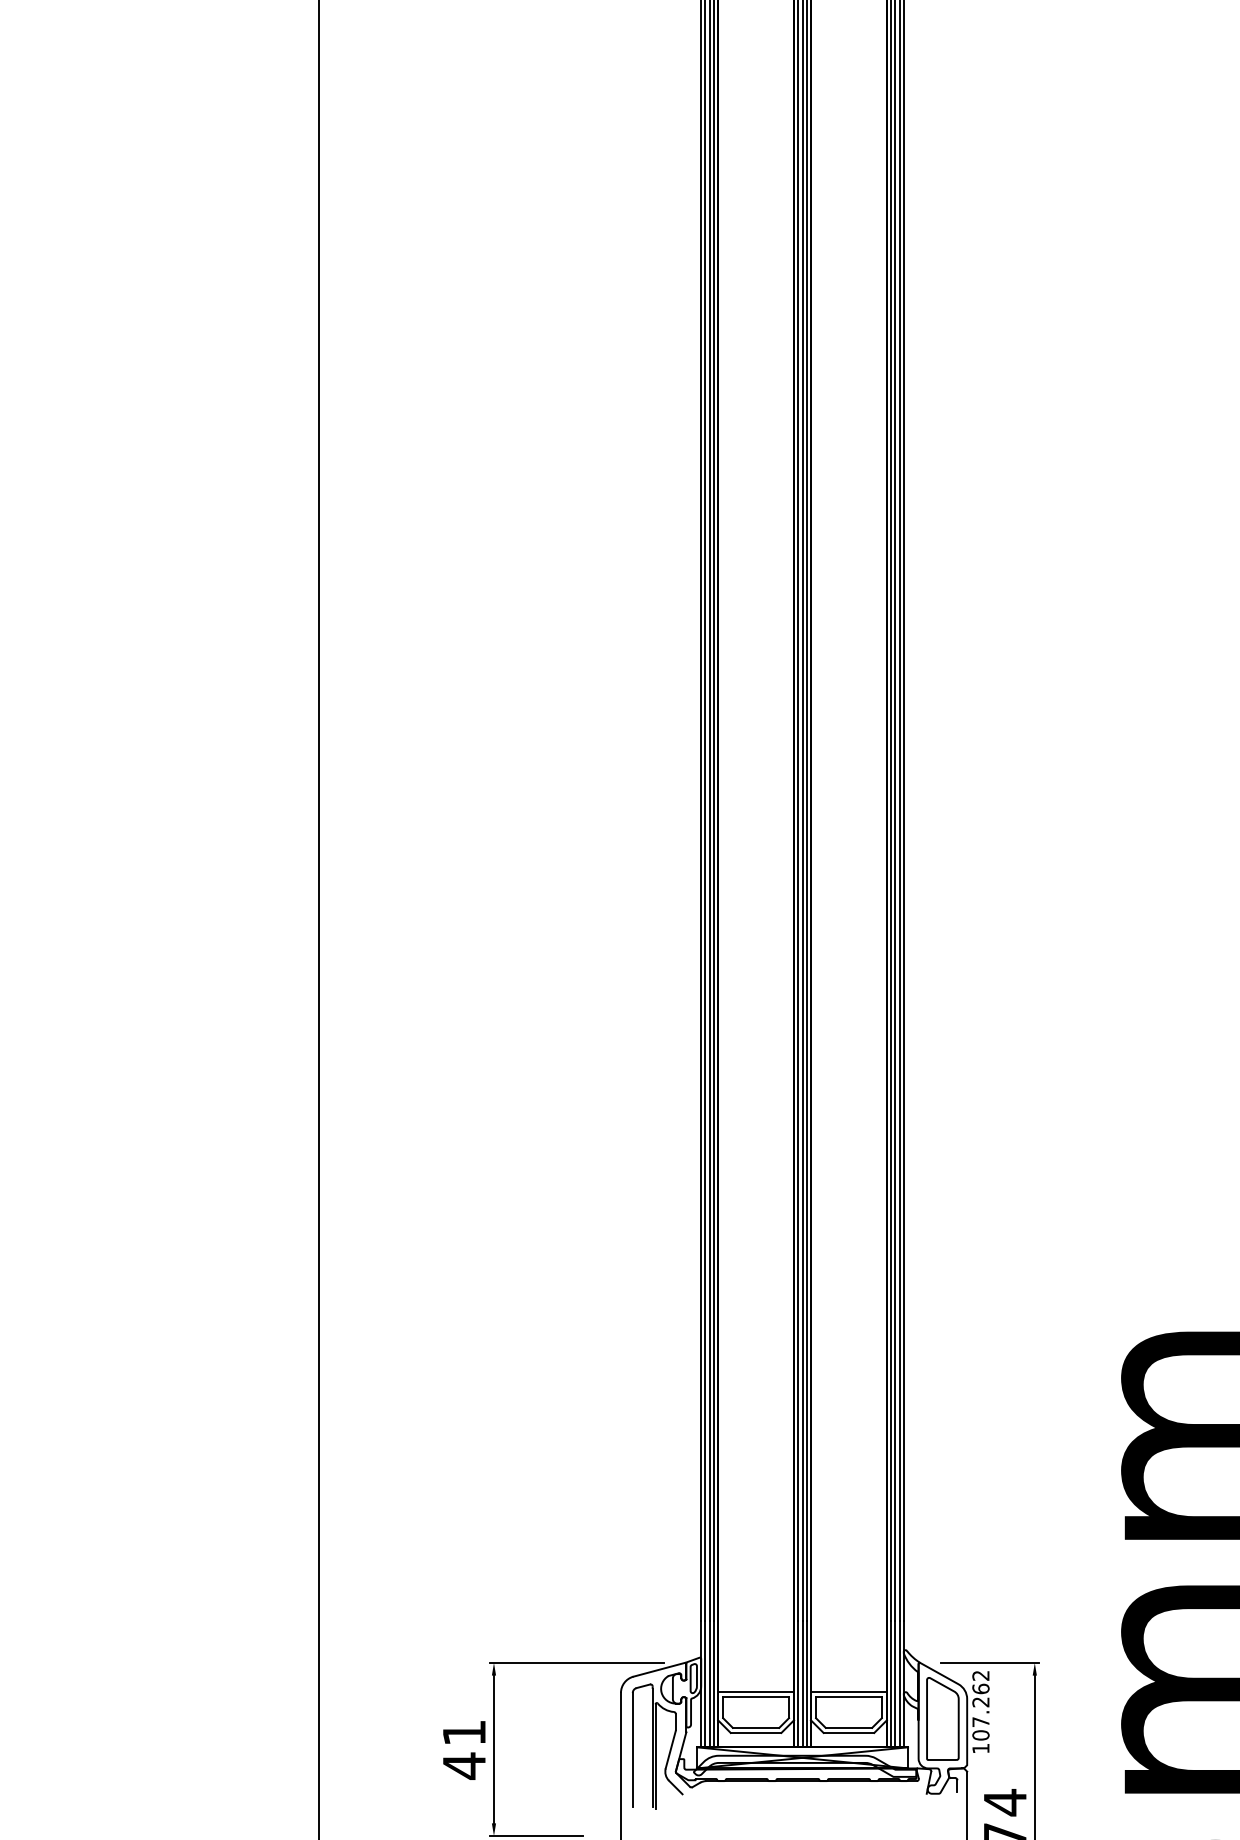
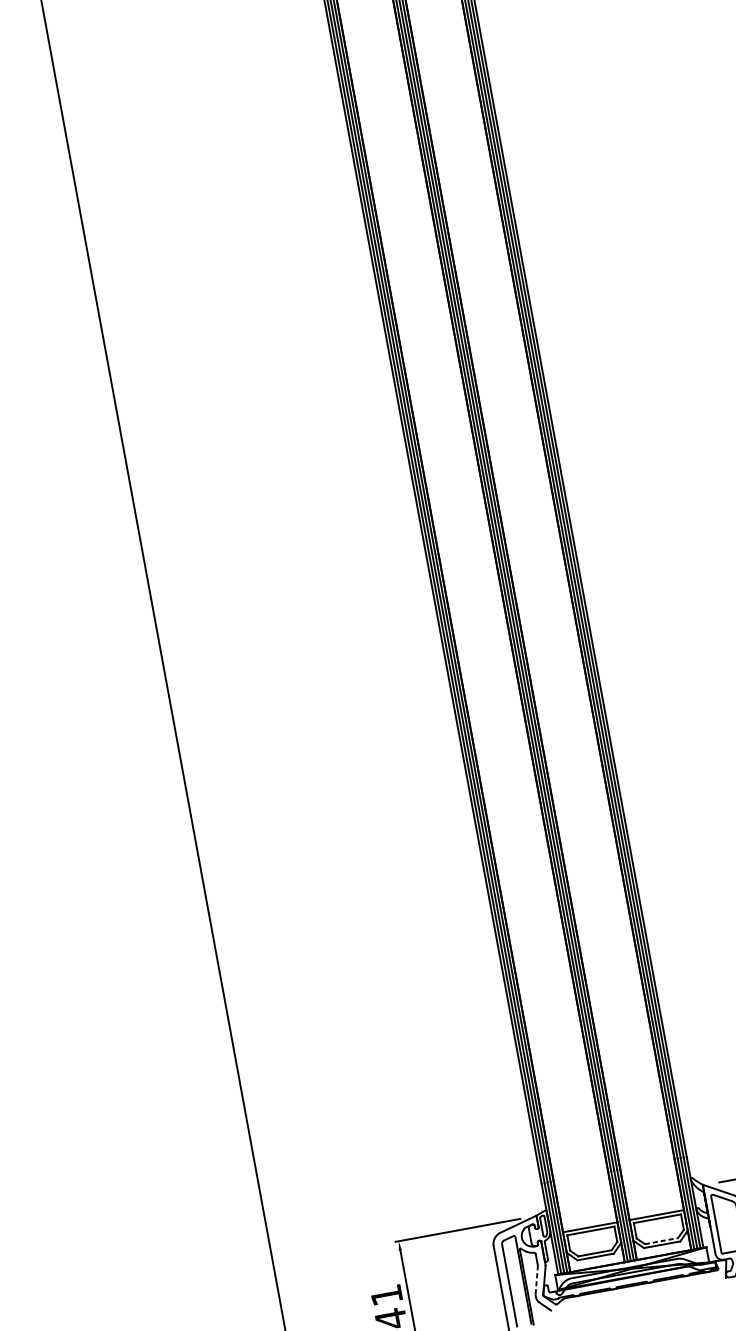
line: (849, 1727) -> (661, 1240), solid -> dashed
line: (670, 1749) -> (536, 1280), solid -> dashed

